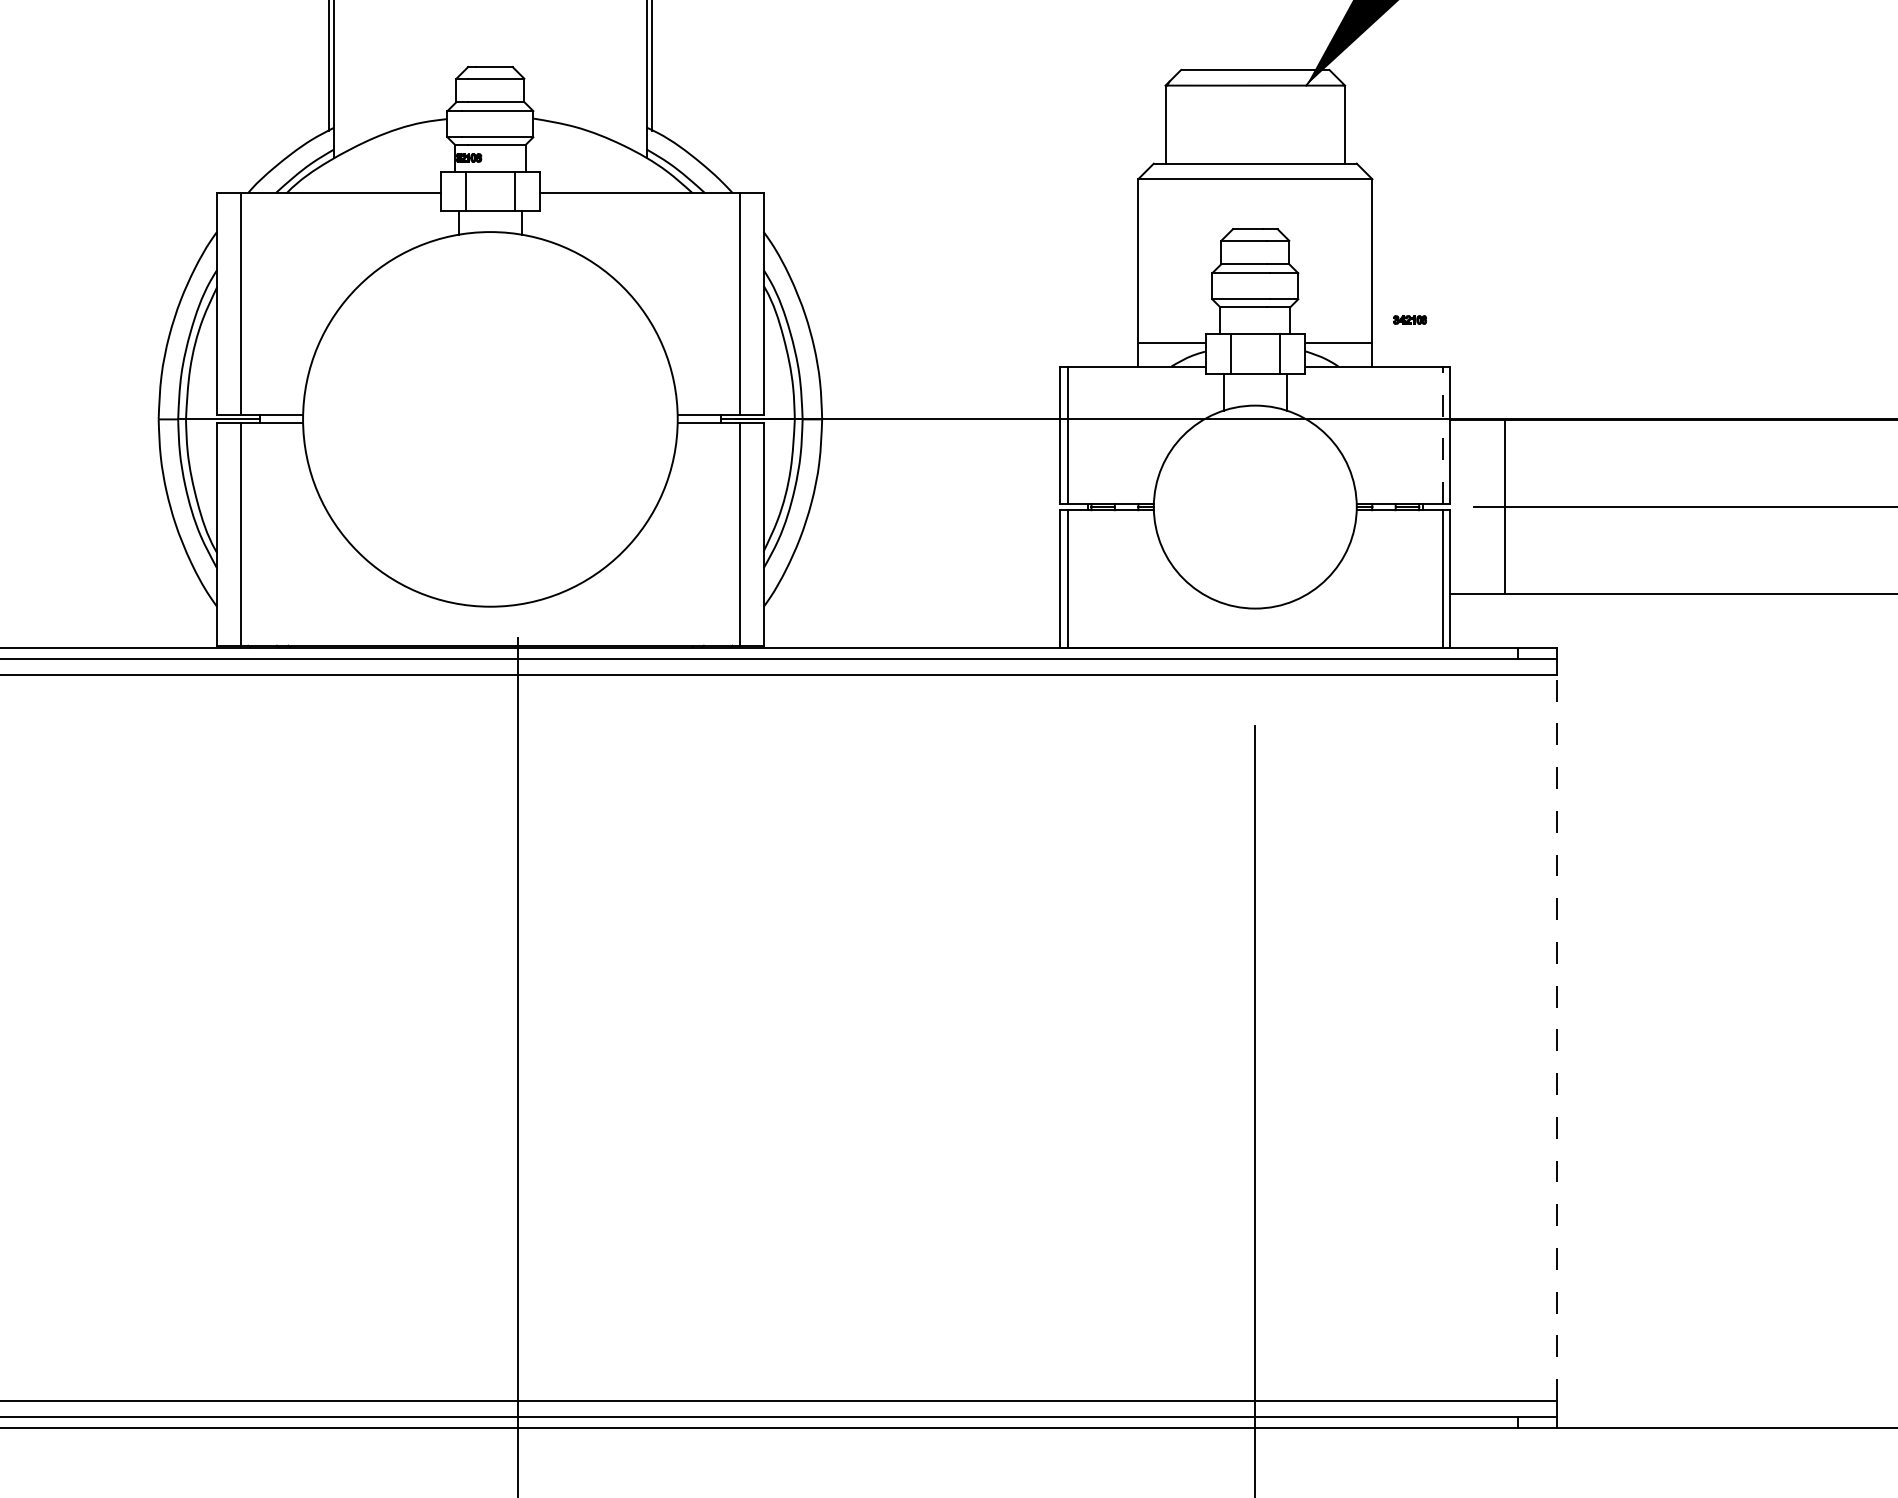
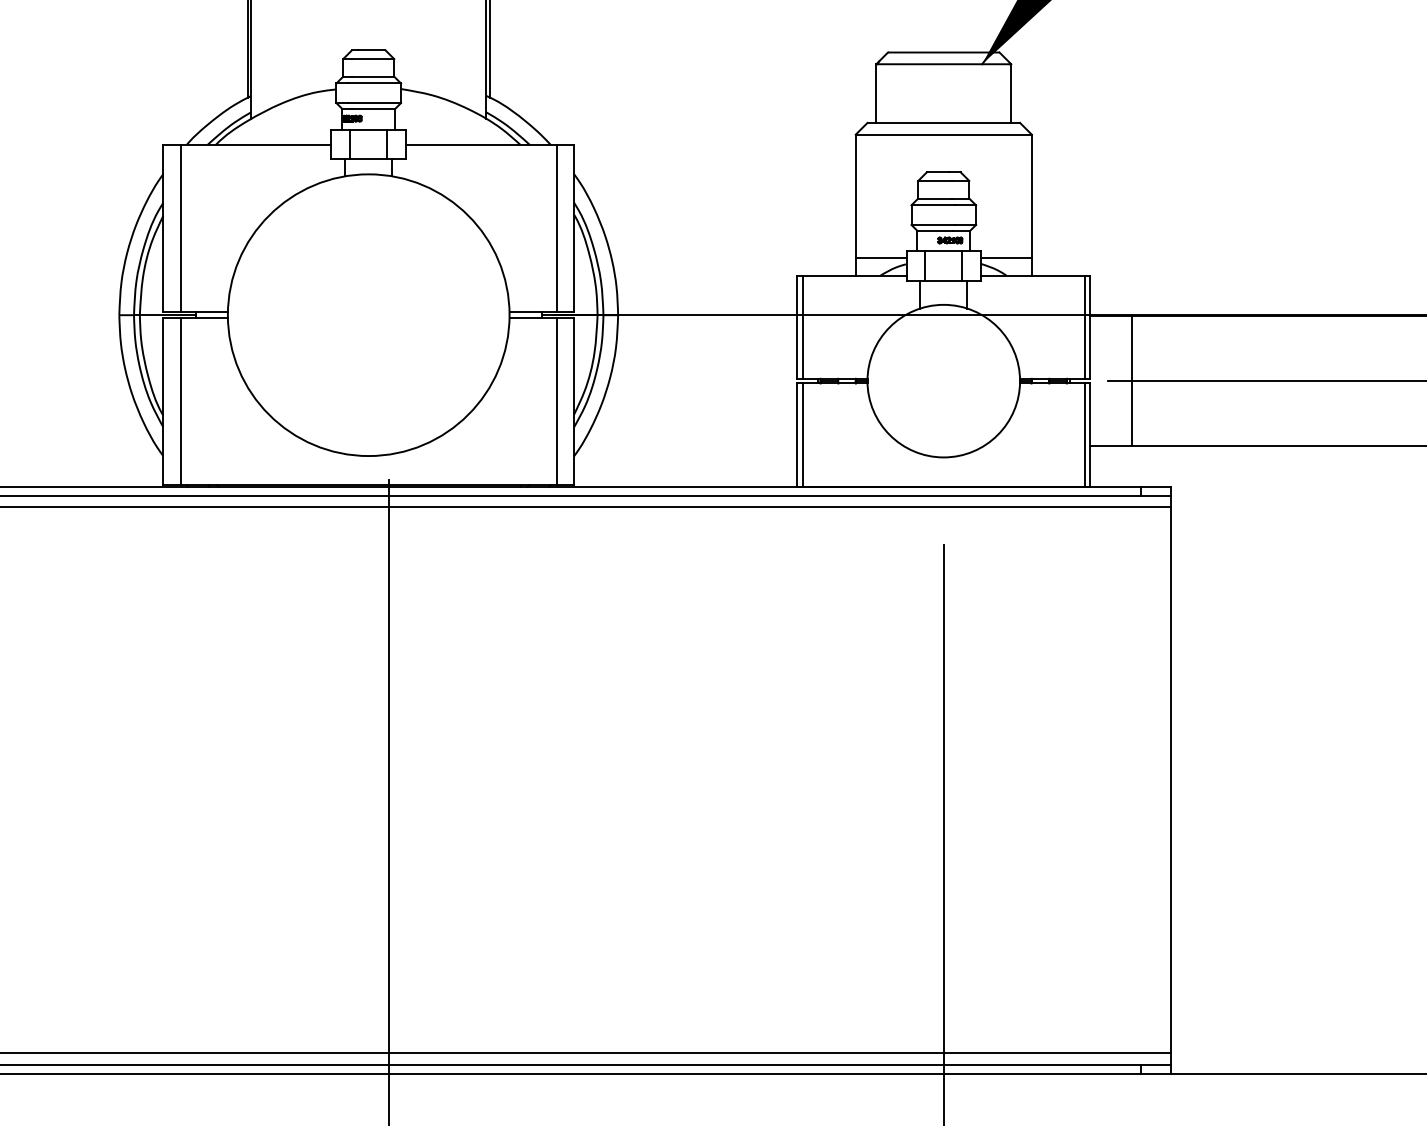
part: (1409, 319) -> (949, 240), moved
line: (1442, 435) -> (1084, 327), dashed -> solid
line: (1556, 1037) -> (1170, 779), dashed -> solid

